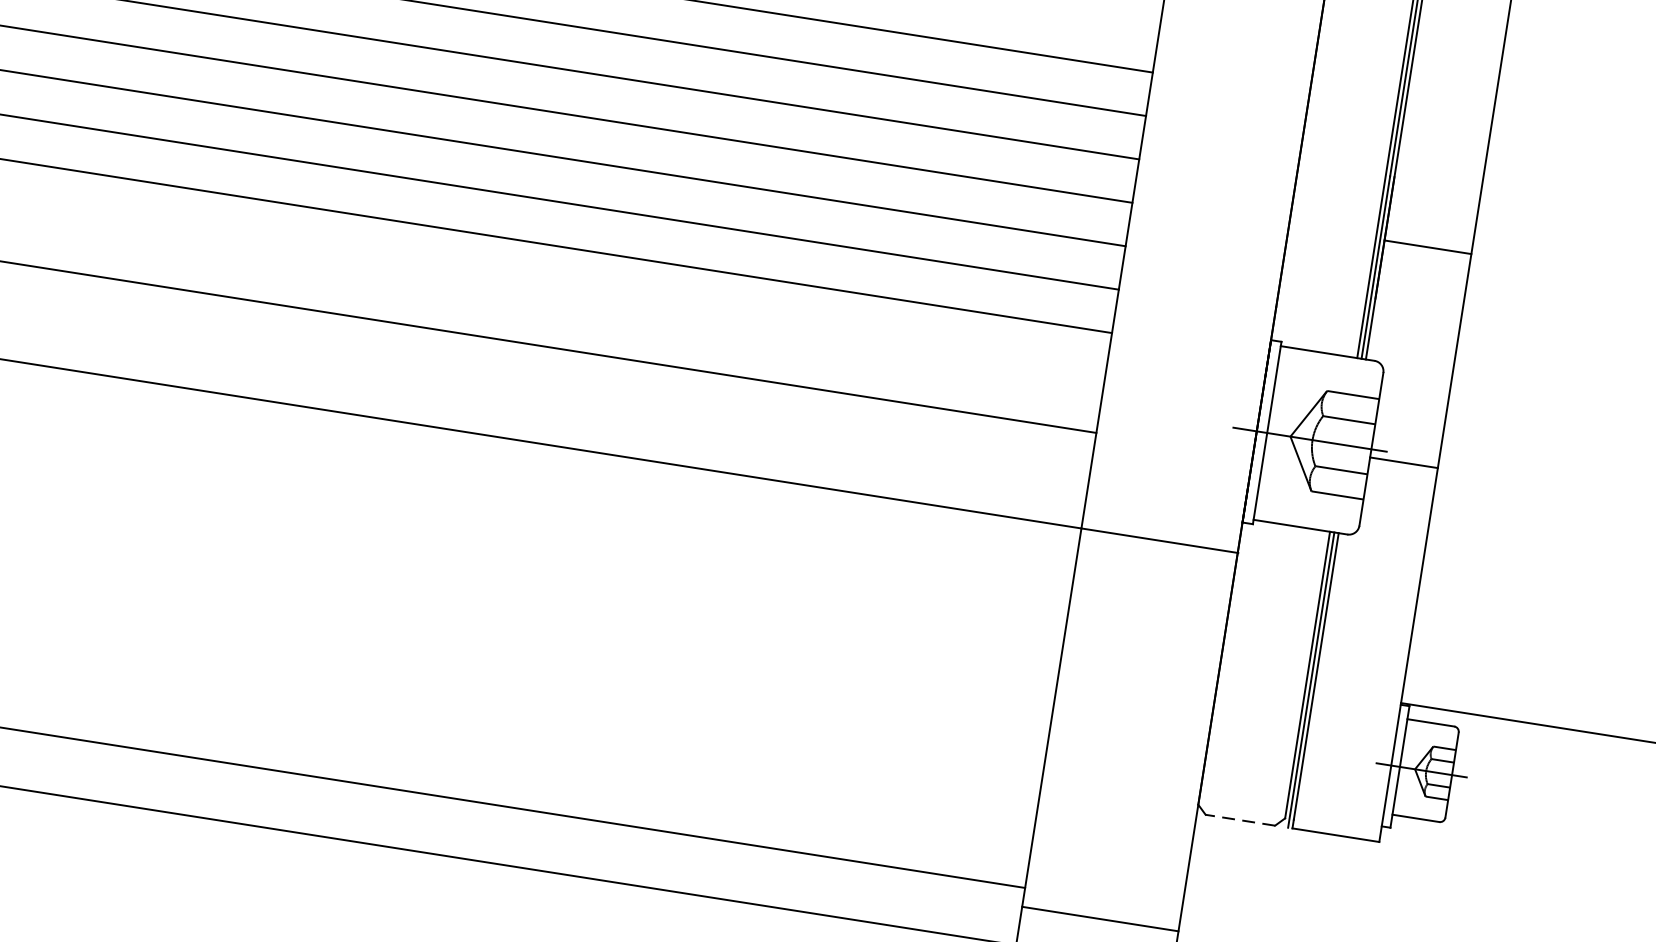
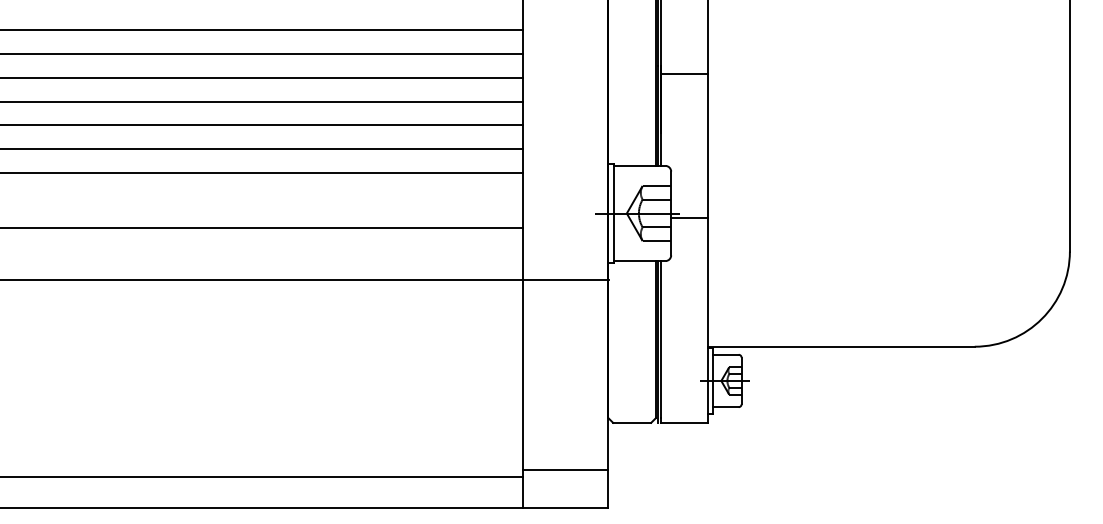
line: (1428, 246) -> (684, 73), moved
line: (1239, 819) -> (631, 422), dashed -> solid
line: (1100, 919) -> (565, 470), moved

